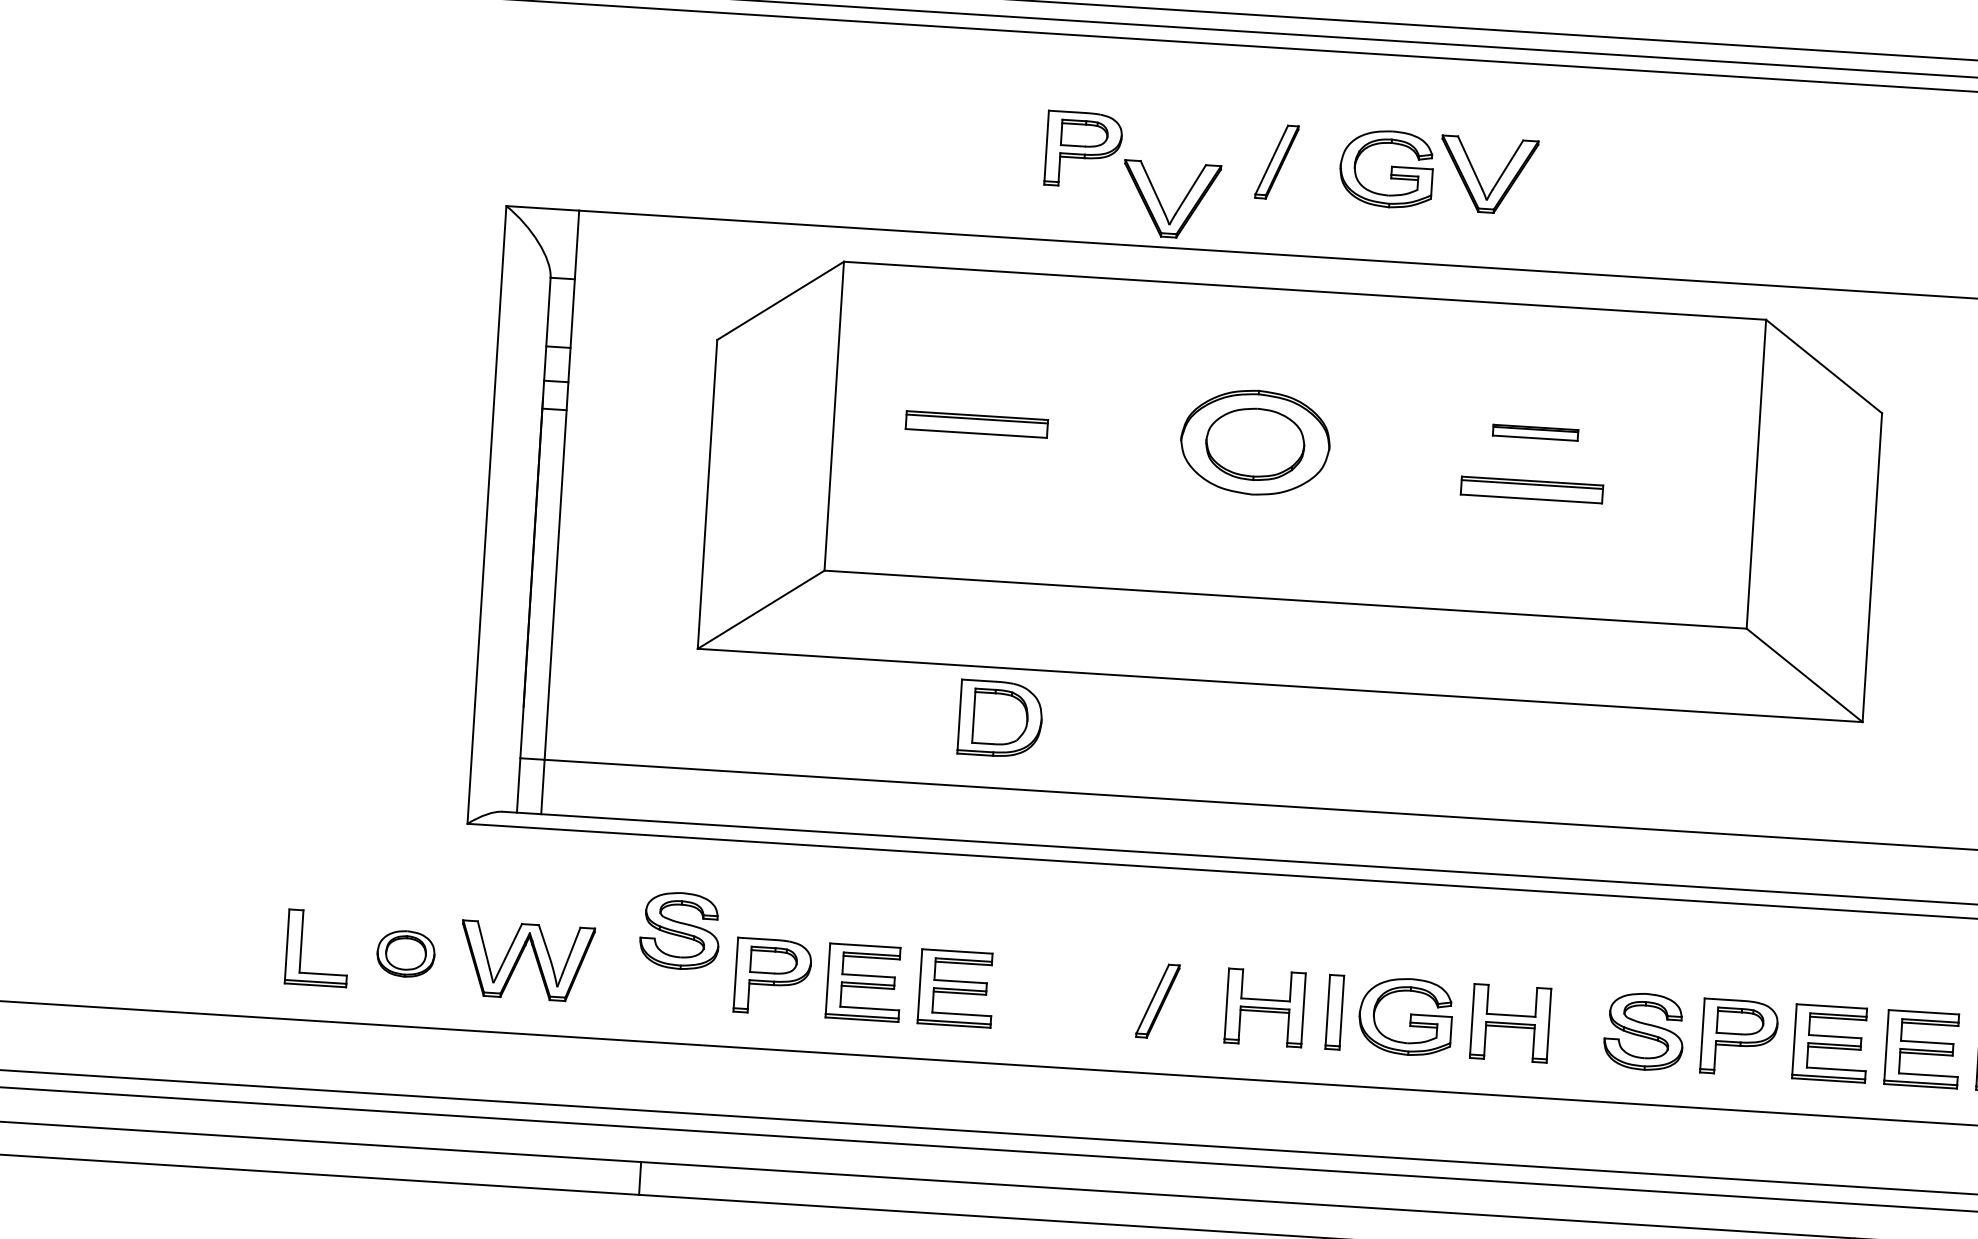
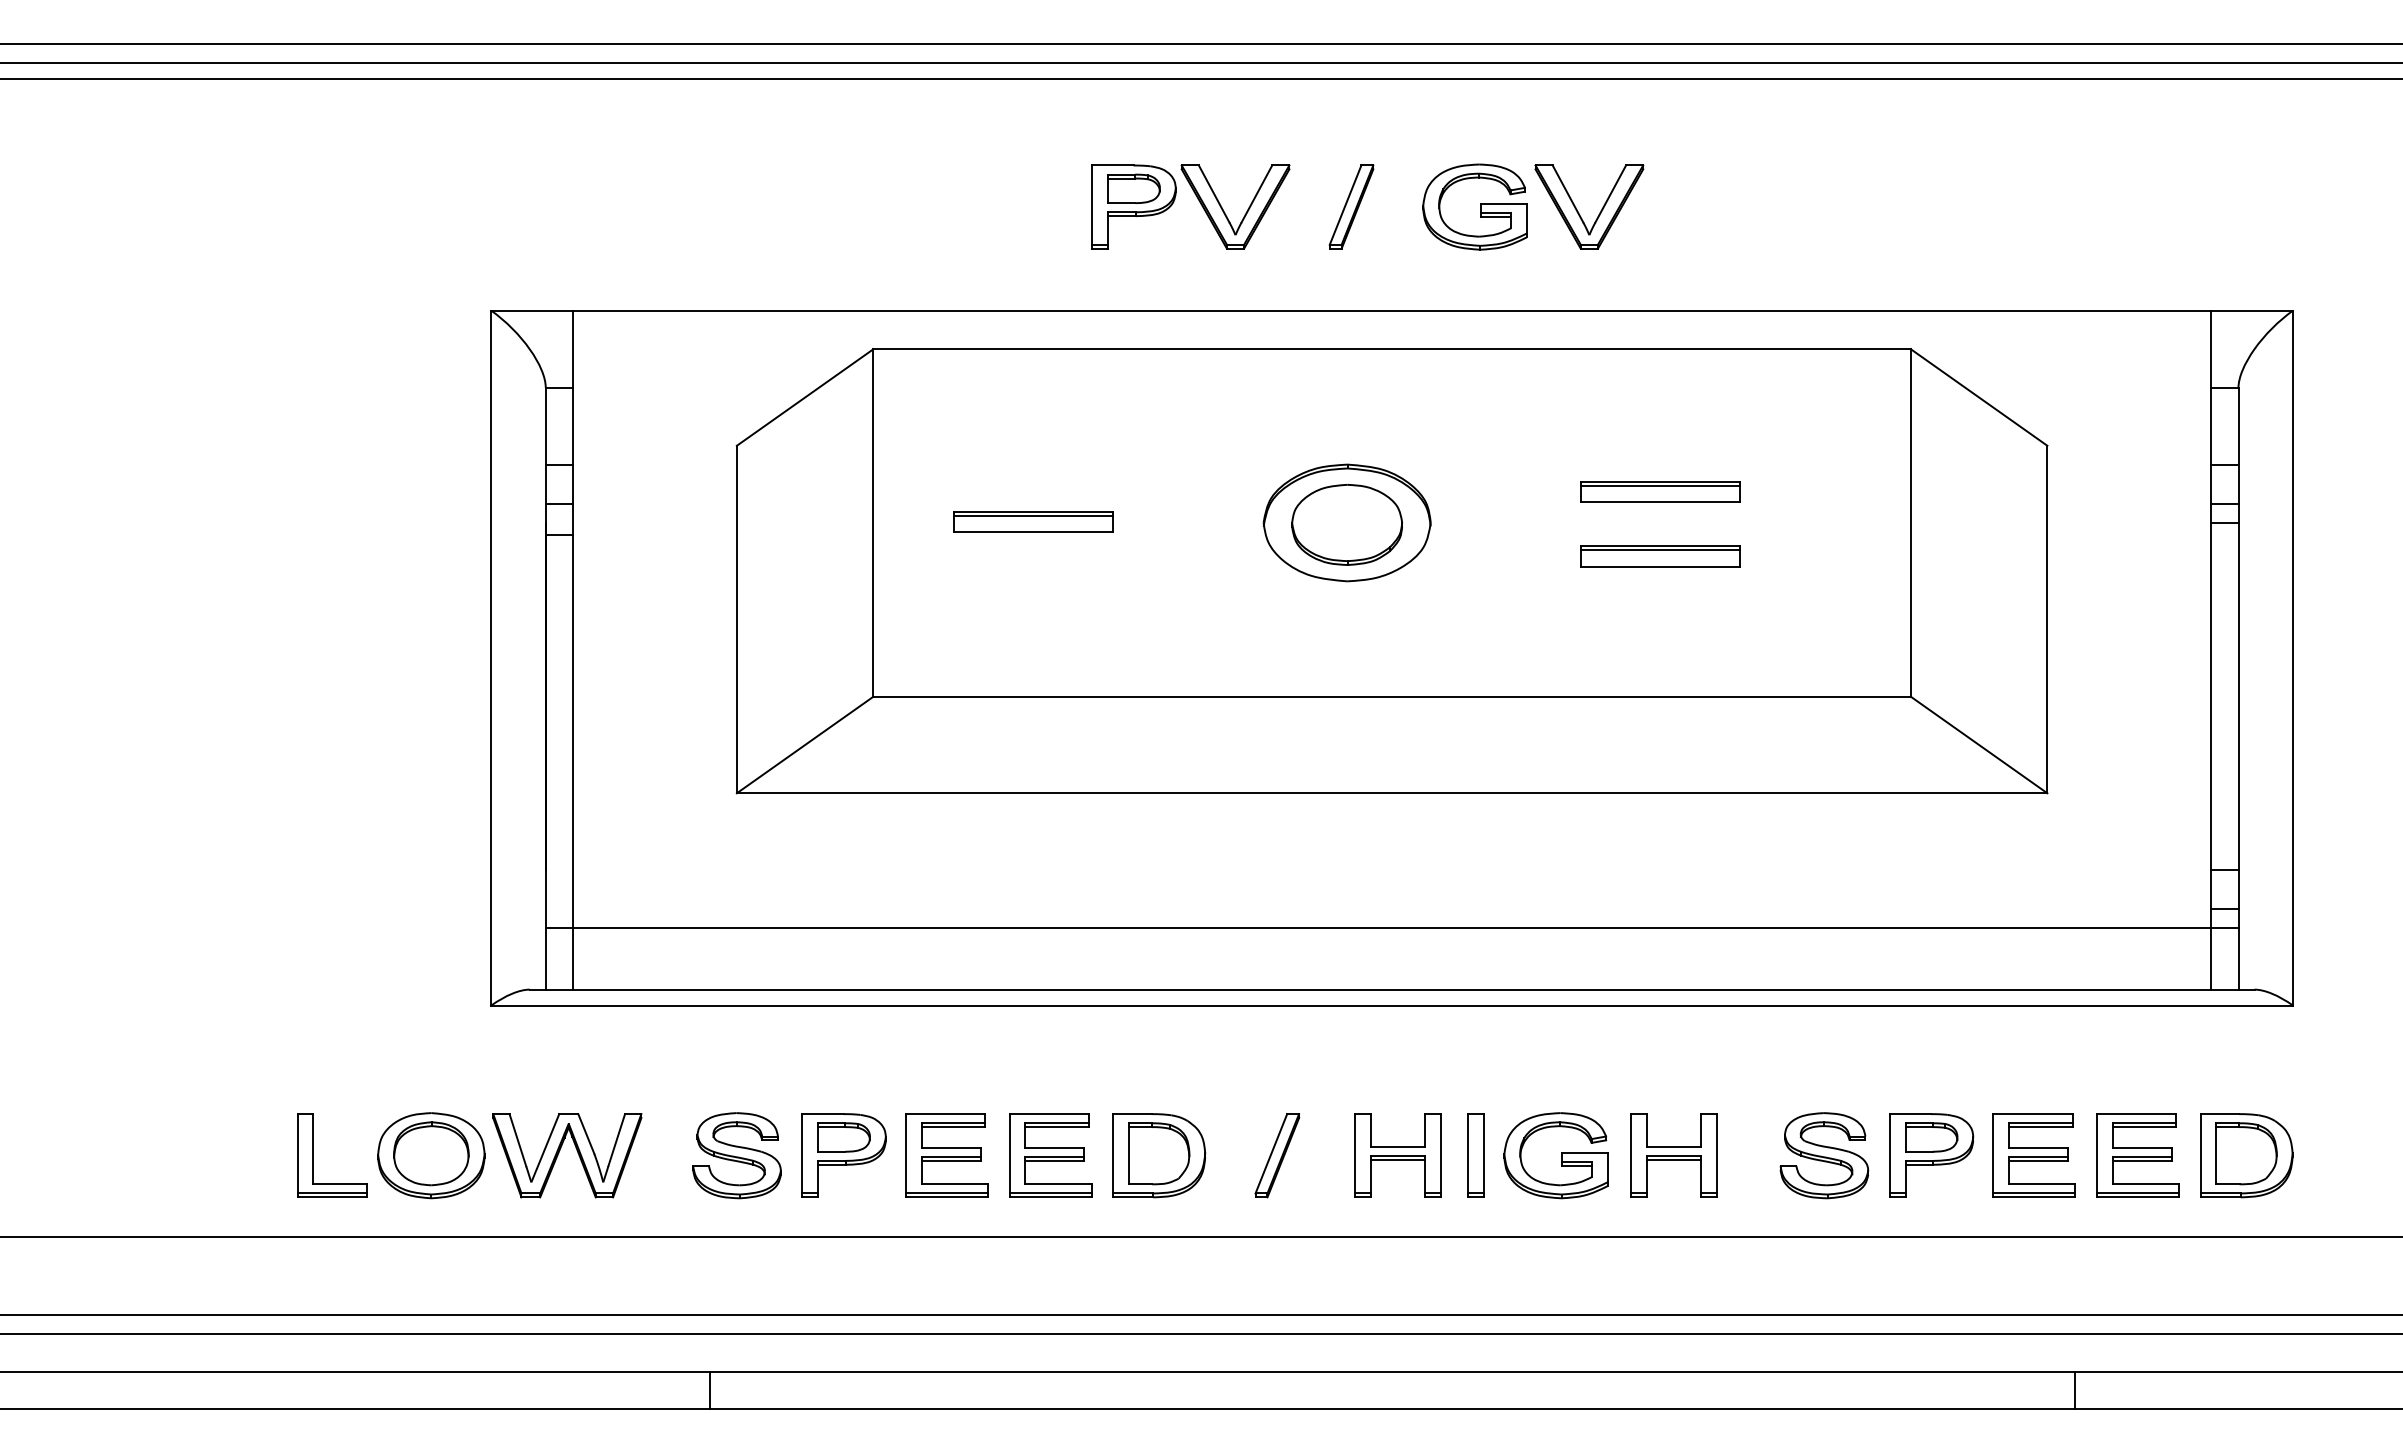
part: (1161, 204) -> (1225, 212), moved
part: (1535, 432) -> (1660, 491), size x1.67
part: (1000, 718) -> (1159, 1155), moved
part: (679, 930) -> (736, 1155), moved
part: (406, 953) -> (431, 1155), size x1.67

